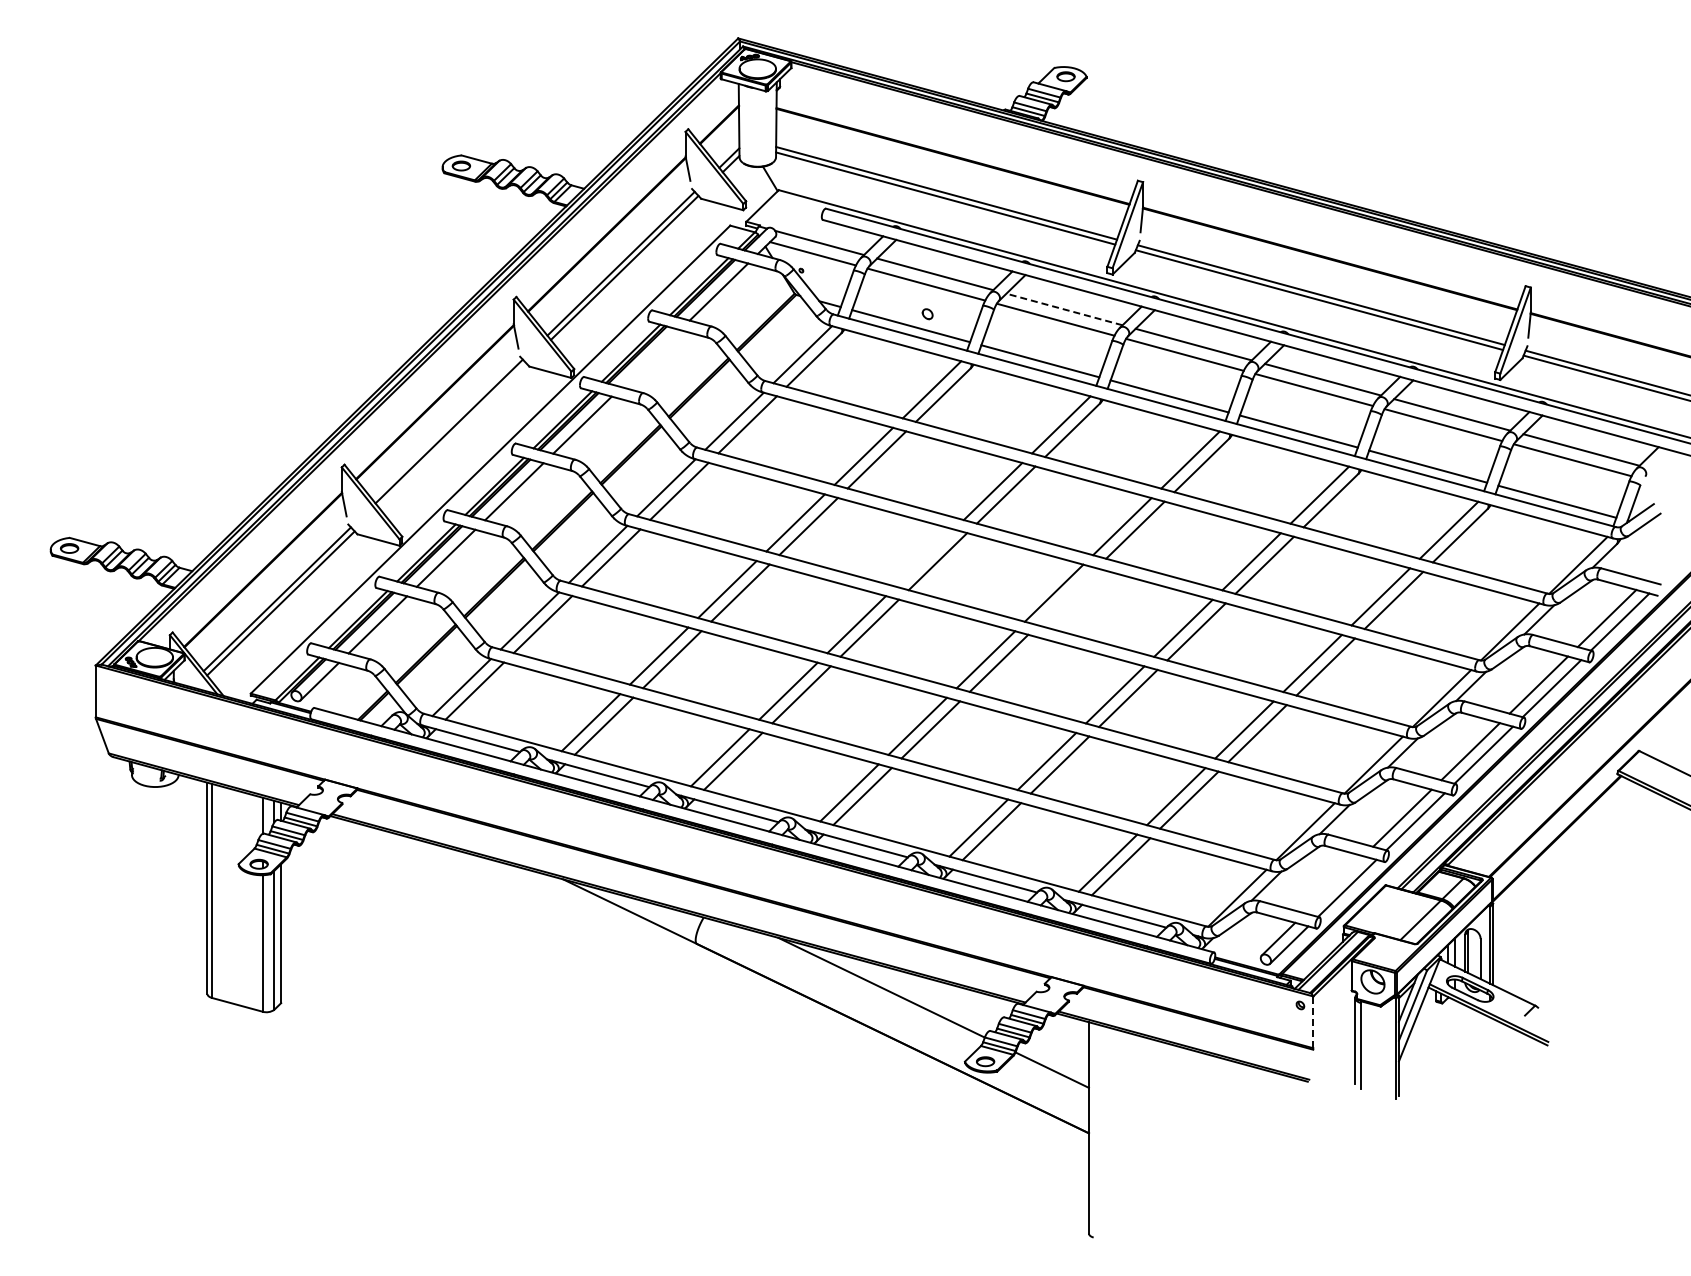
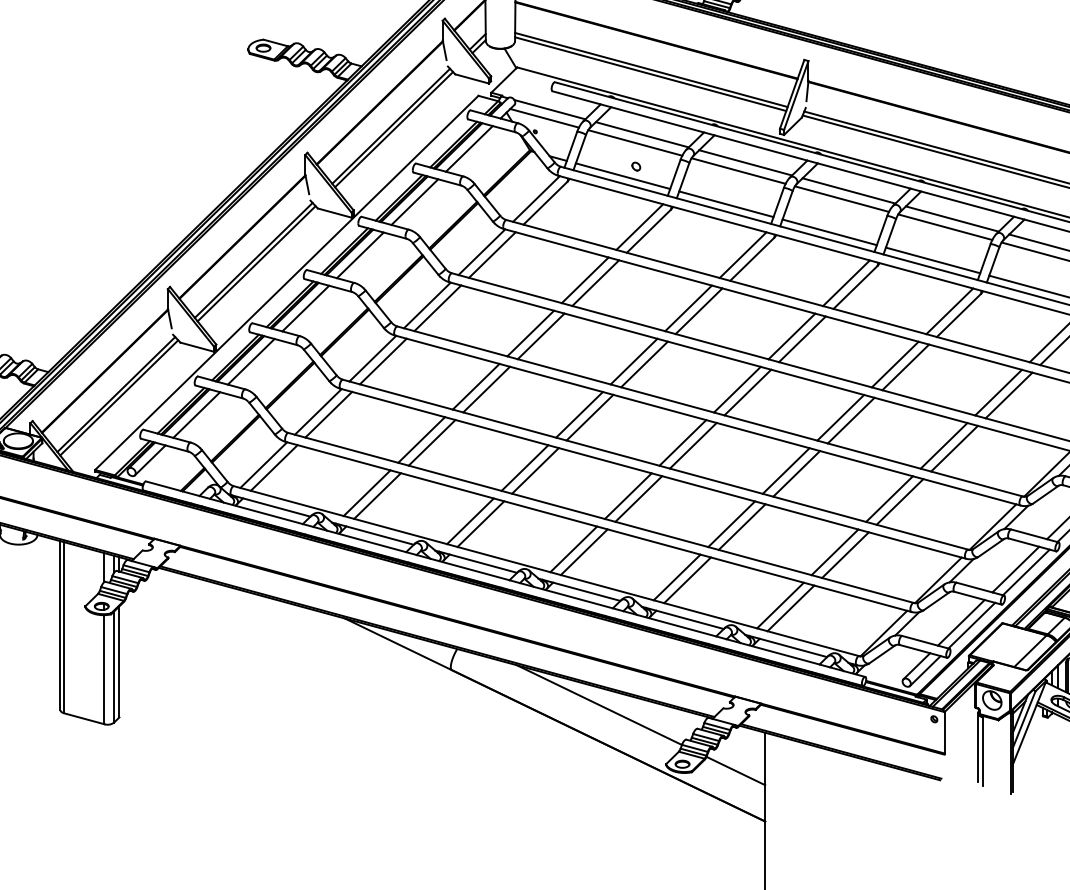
line: (1064, 309) -> (745, 162), dashed -> solid
line: (650, 358) -> (414, 202), added
line: (452, 435) -> (256, 263), added
line: (924, 557) -> (633, 361), added
line: (1067, 596) -> (748, 392), added
line: (1334, 884) -> (961, 622), added
line: (1313, 1022) -> (944, 732), dashed -> solid

